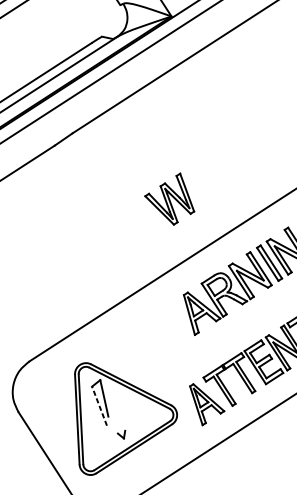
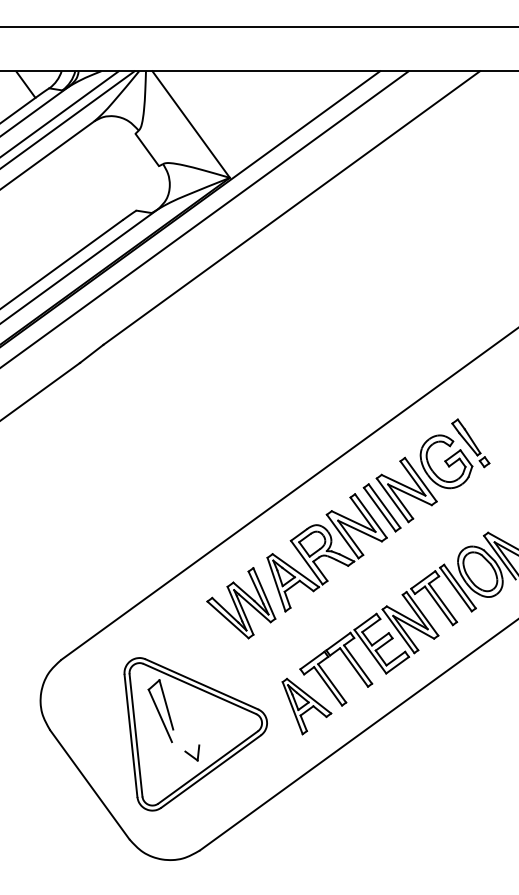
part: (170, 199) -> (241, 603), moved
line: (99, 405) -> (160, 715), dashed -> solid
part: (121, 434) -> (192, 752), size x1.43

